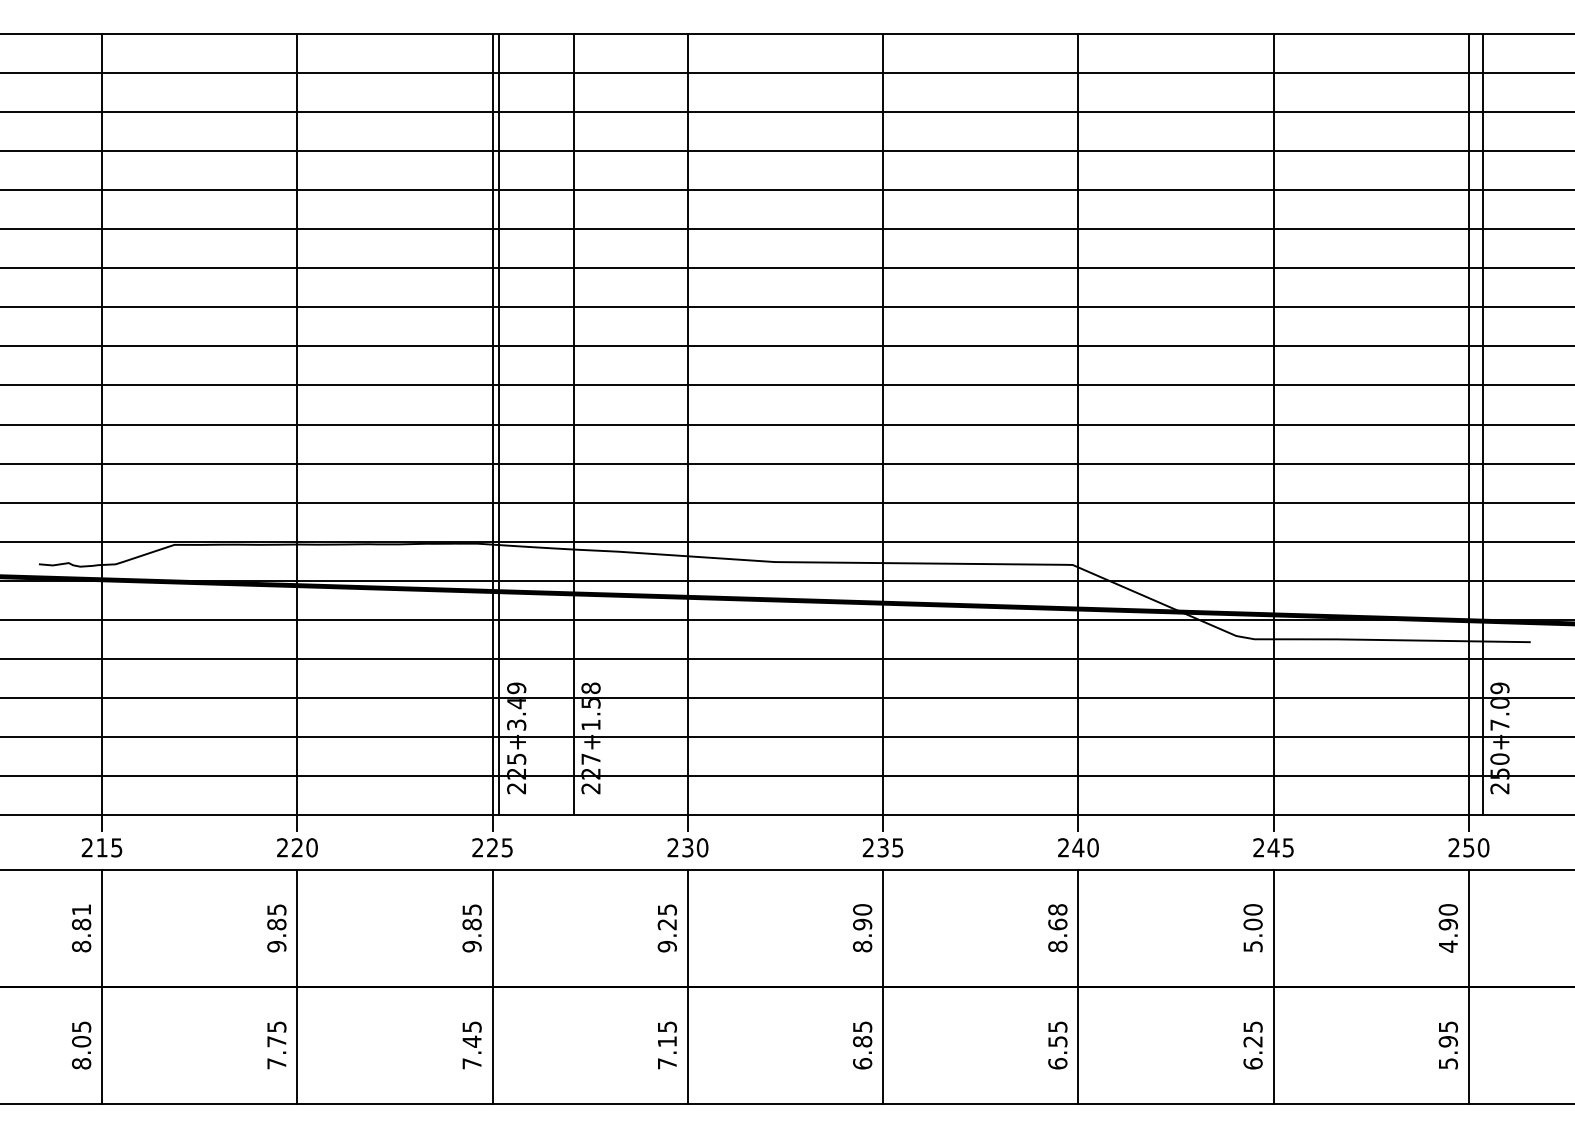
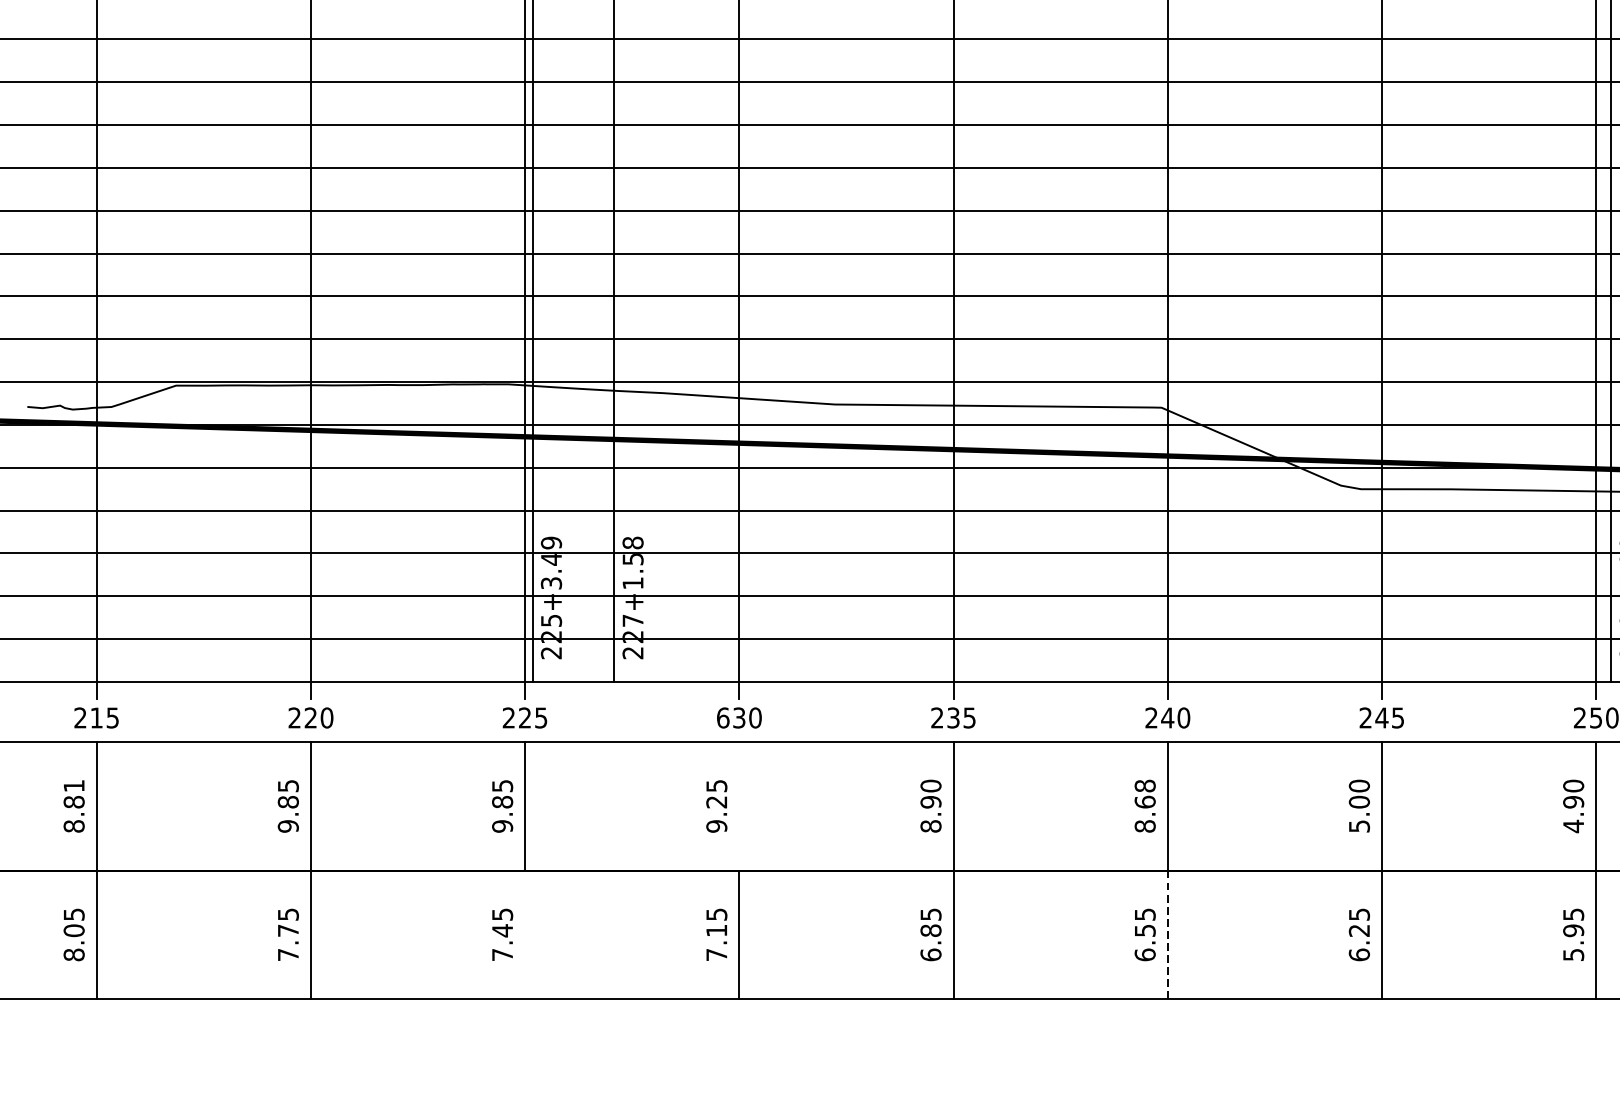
text: (673, 847) -> (723, 717), 230 -> 630
line: (687, 927) -> (738, 805), removed
line: (492, 1044) -> (524, 933), removed
line: (1078, 1045) -> (1167, 934), solid -> dashed

